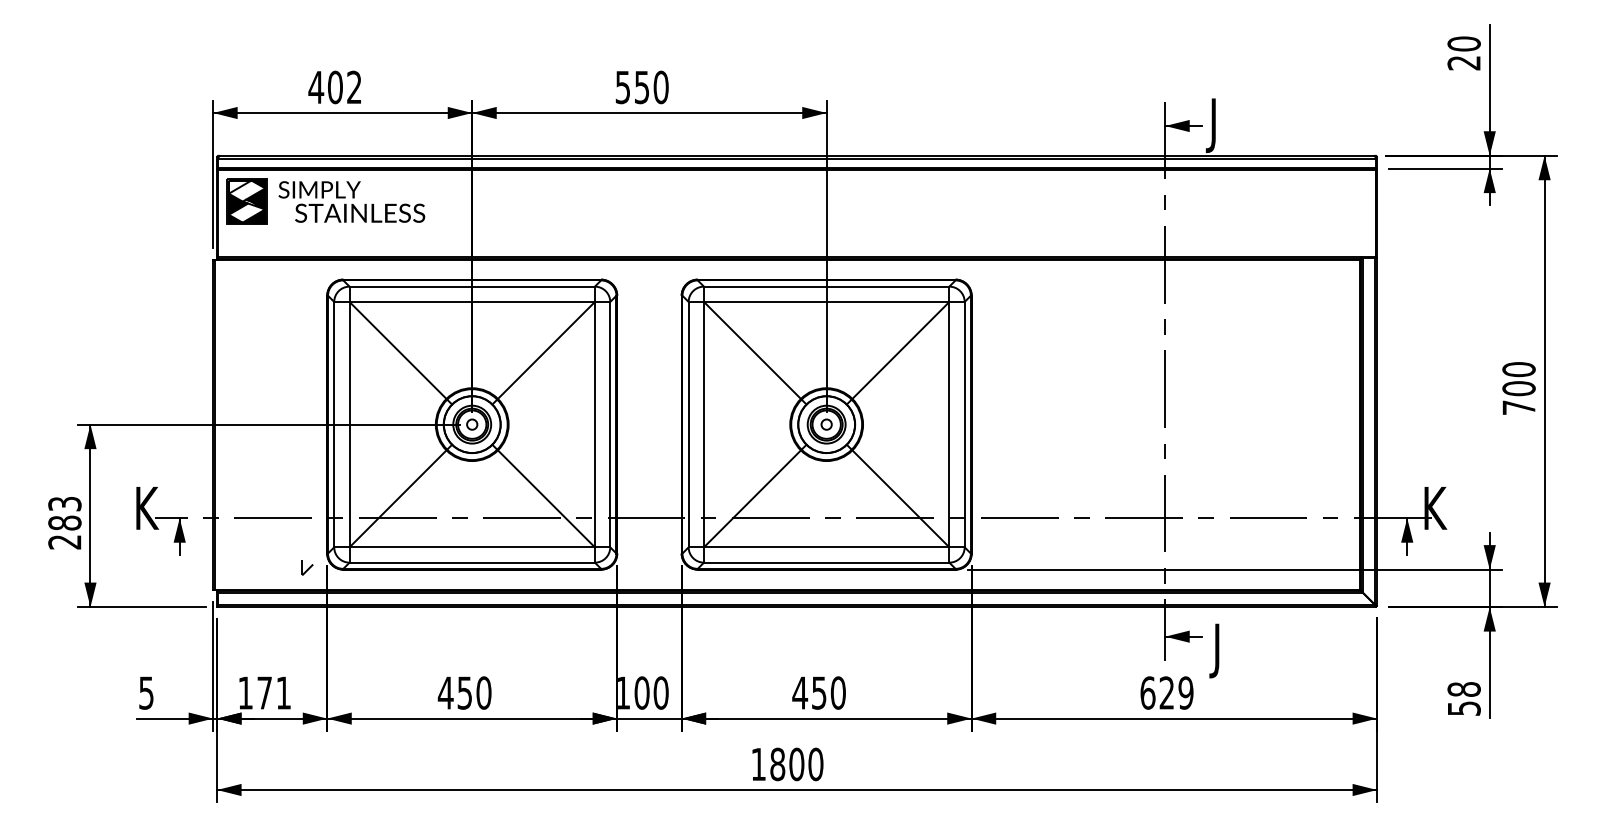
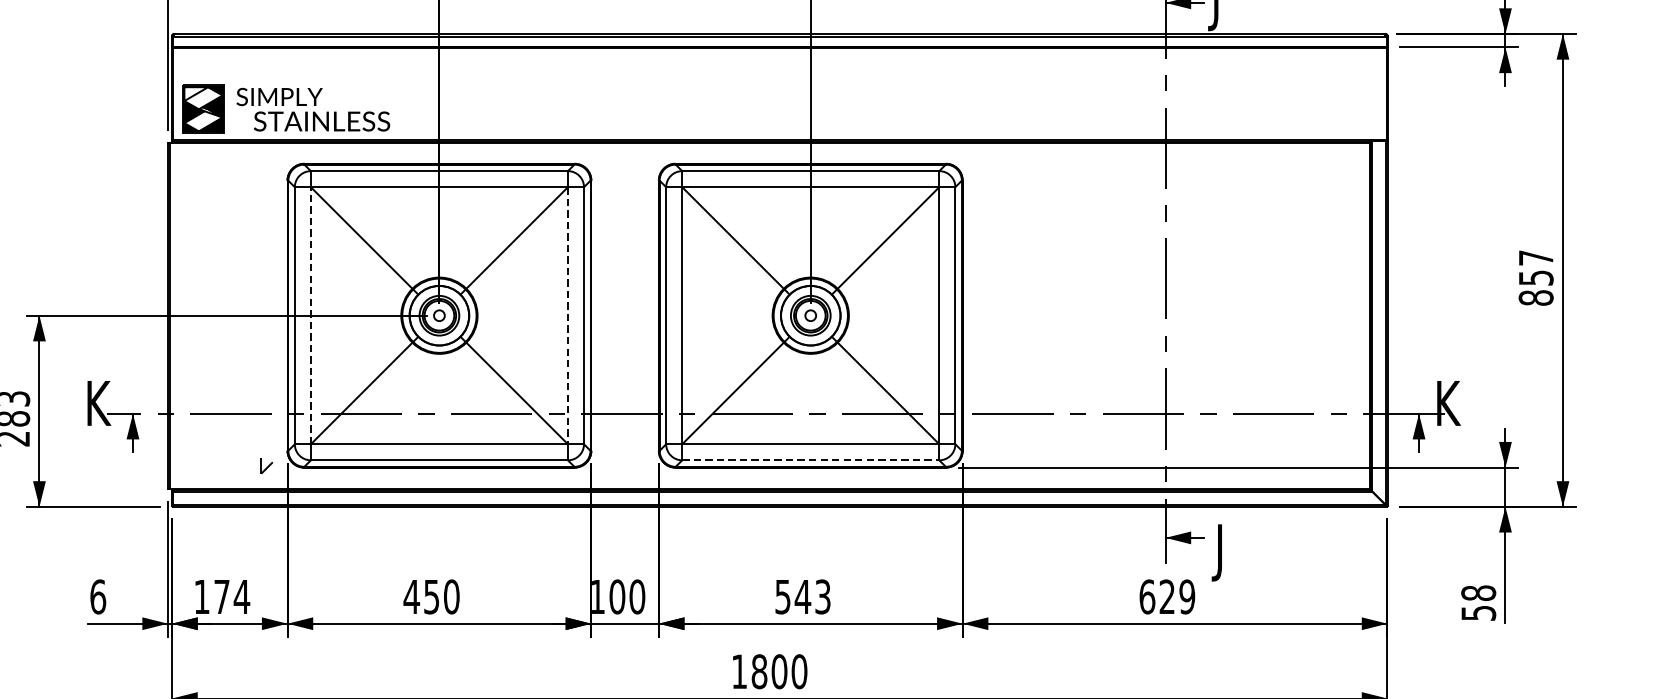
part: (325, 201) -> (285, 109), moved
text: (1518, 388) -> (1535, 277), 700 -> 857
line: (349, 424) -> (310, 315), solid -> dashed
line: (594, 424) -> (567, 315), solid -> dashed
line: (826, 562) -> (810, 460), solid -> dashed
text: (146, 692) -> (98, 596), 5 -> 6
text: (283, 692) -> (241, 596), 171 -> 174
text: (818, 692) -> (802, 596), 450 -> 543

